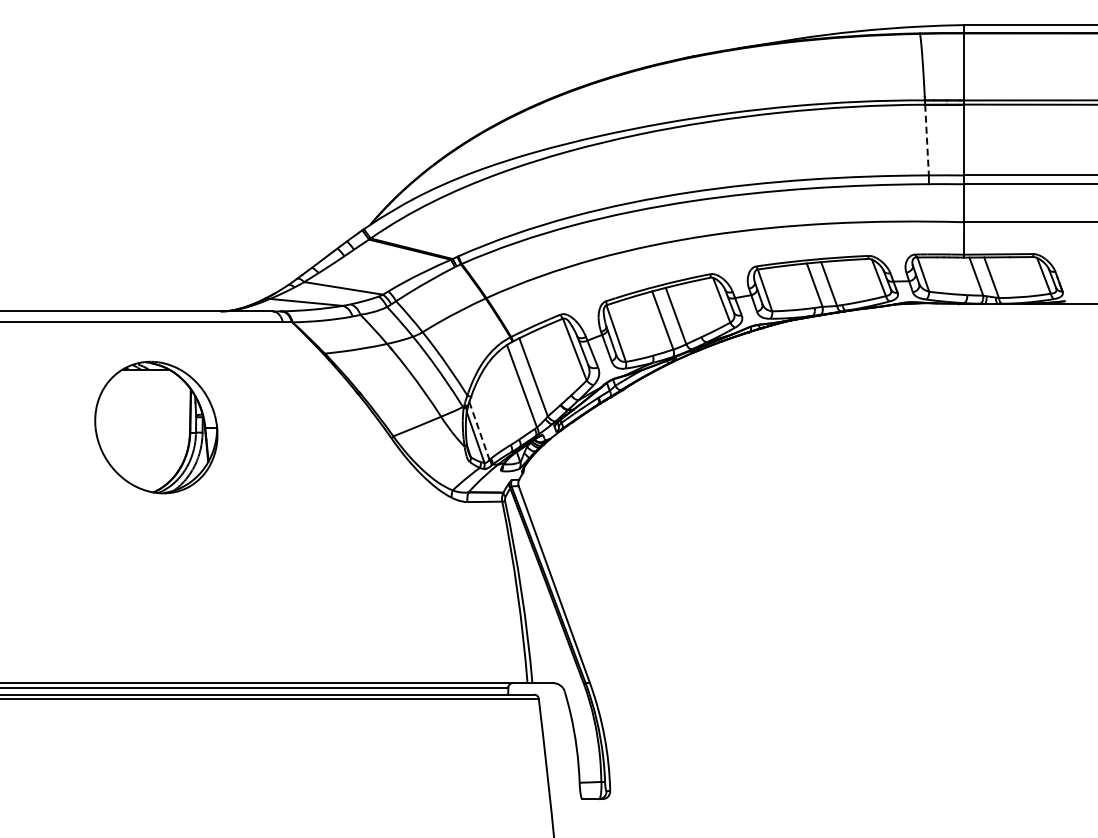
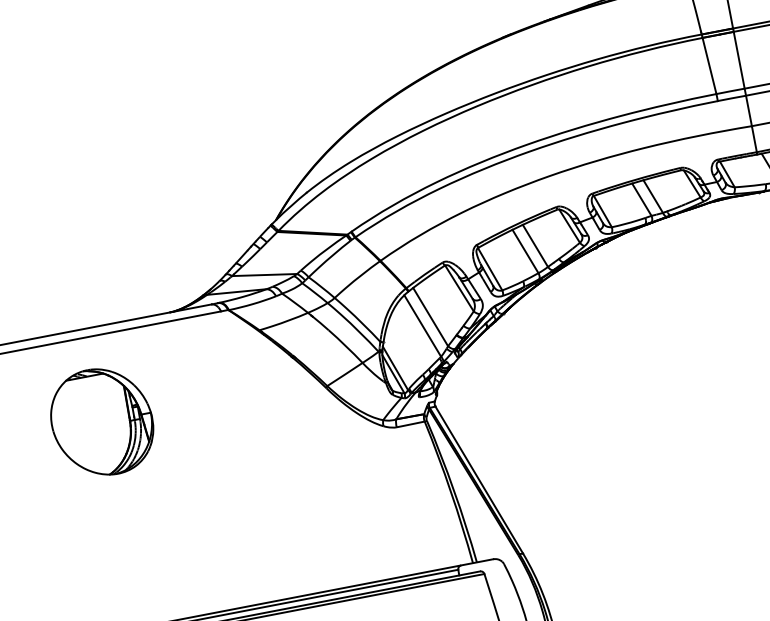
line: (927, 140) -> (709, 66), dashed -> solid
part: (156, 427) -> (102, 421), moved
line: (479, 430) -> (395, 368), dashed -> solid

